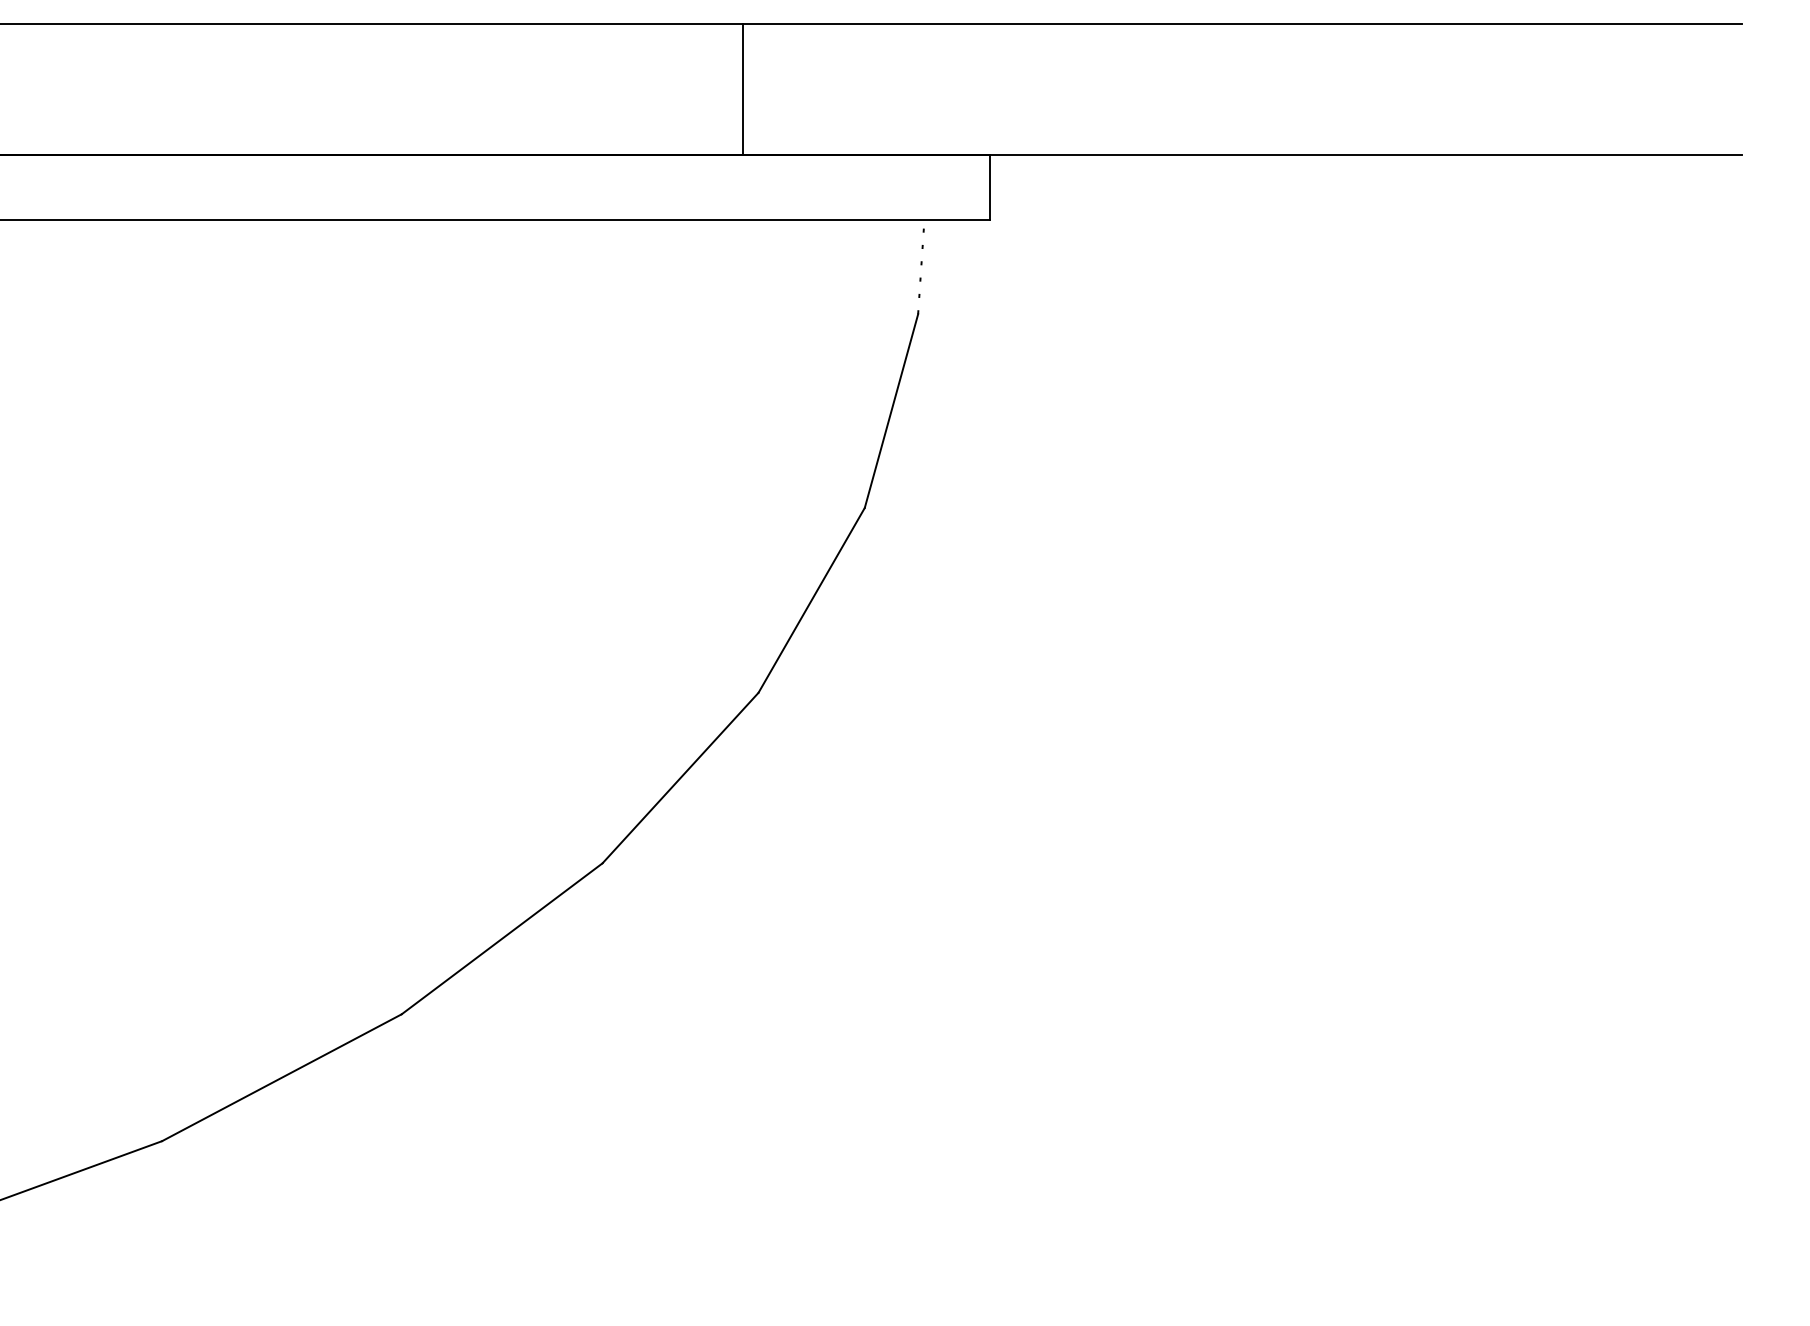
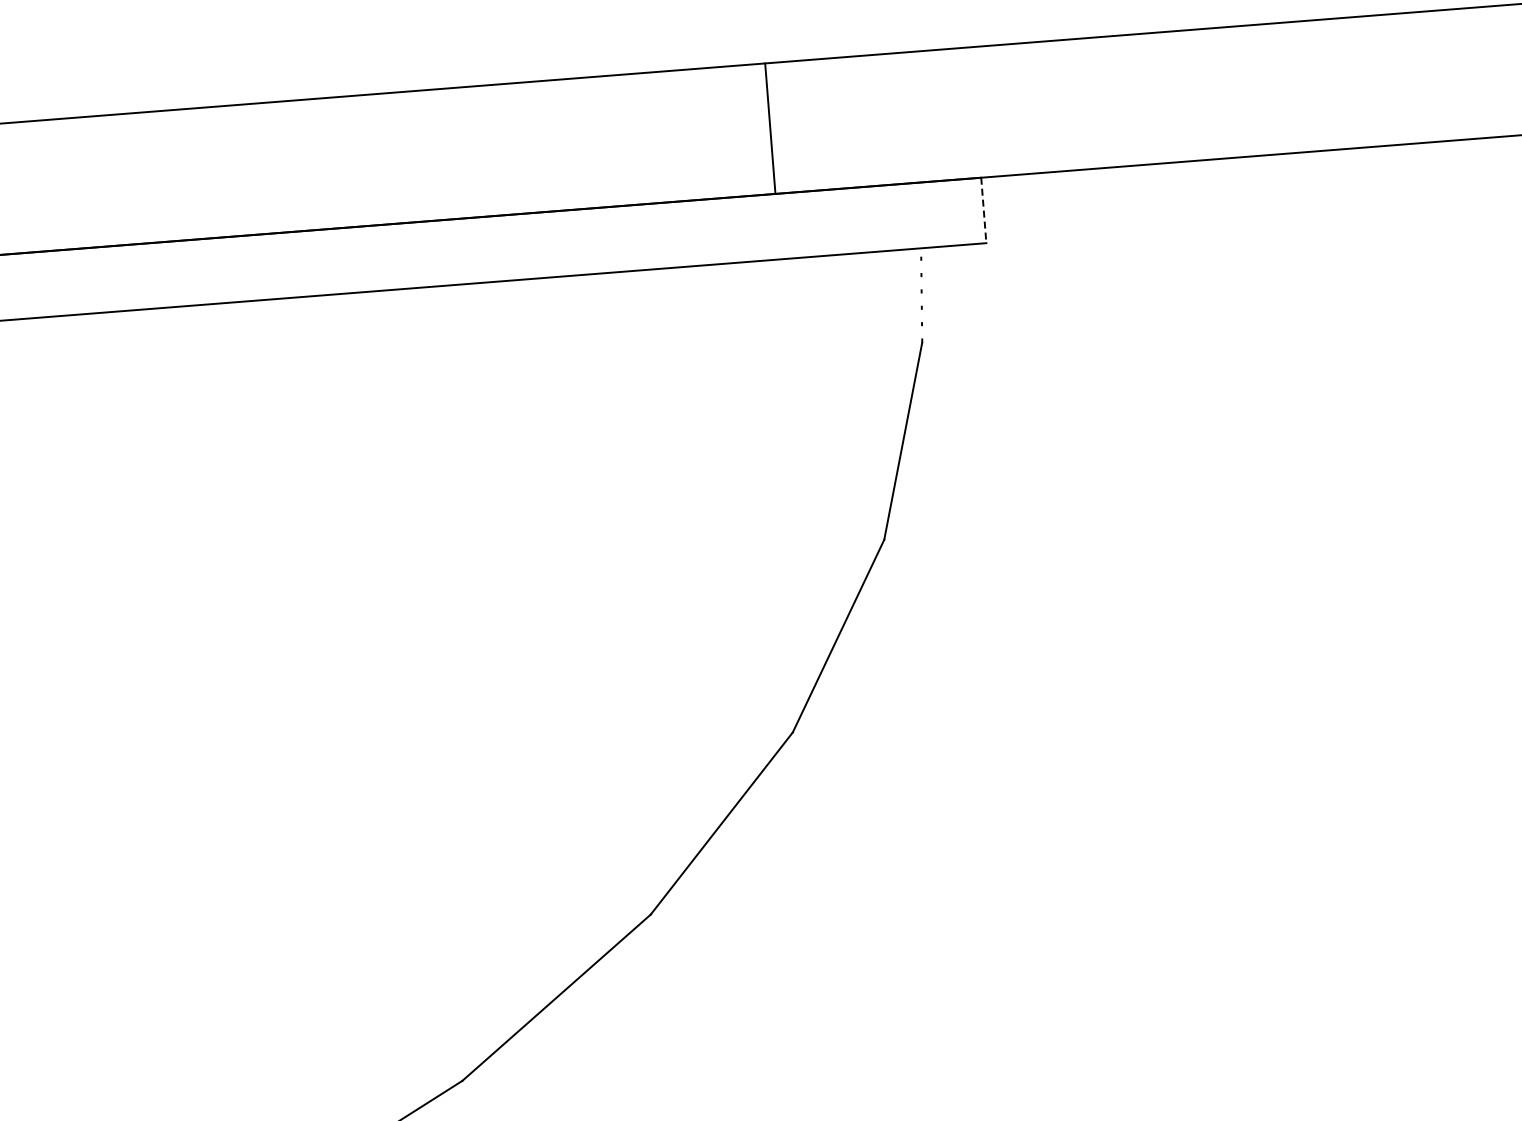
line: (743, 88) -> (770, 128), moved
line: (989, 187) -> (983, 210), solid -> dashed

